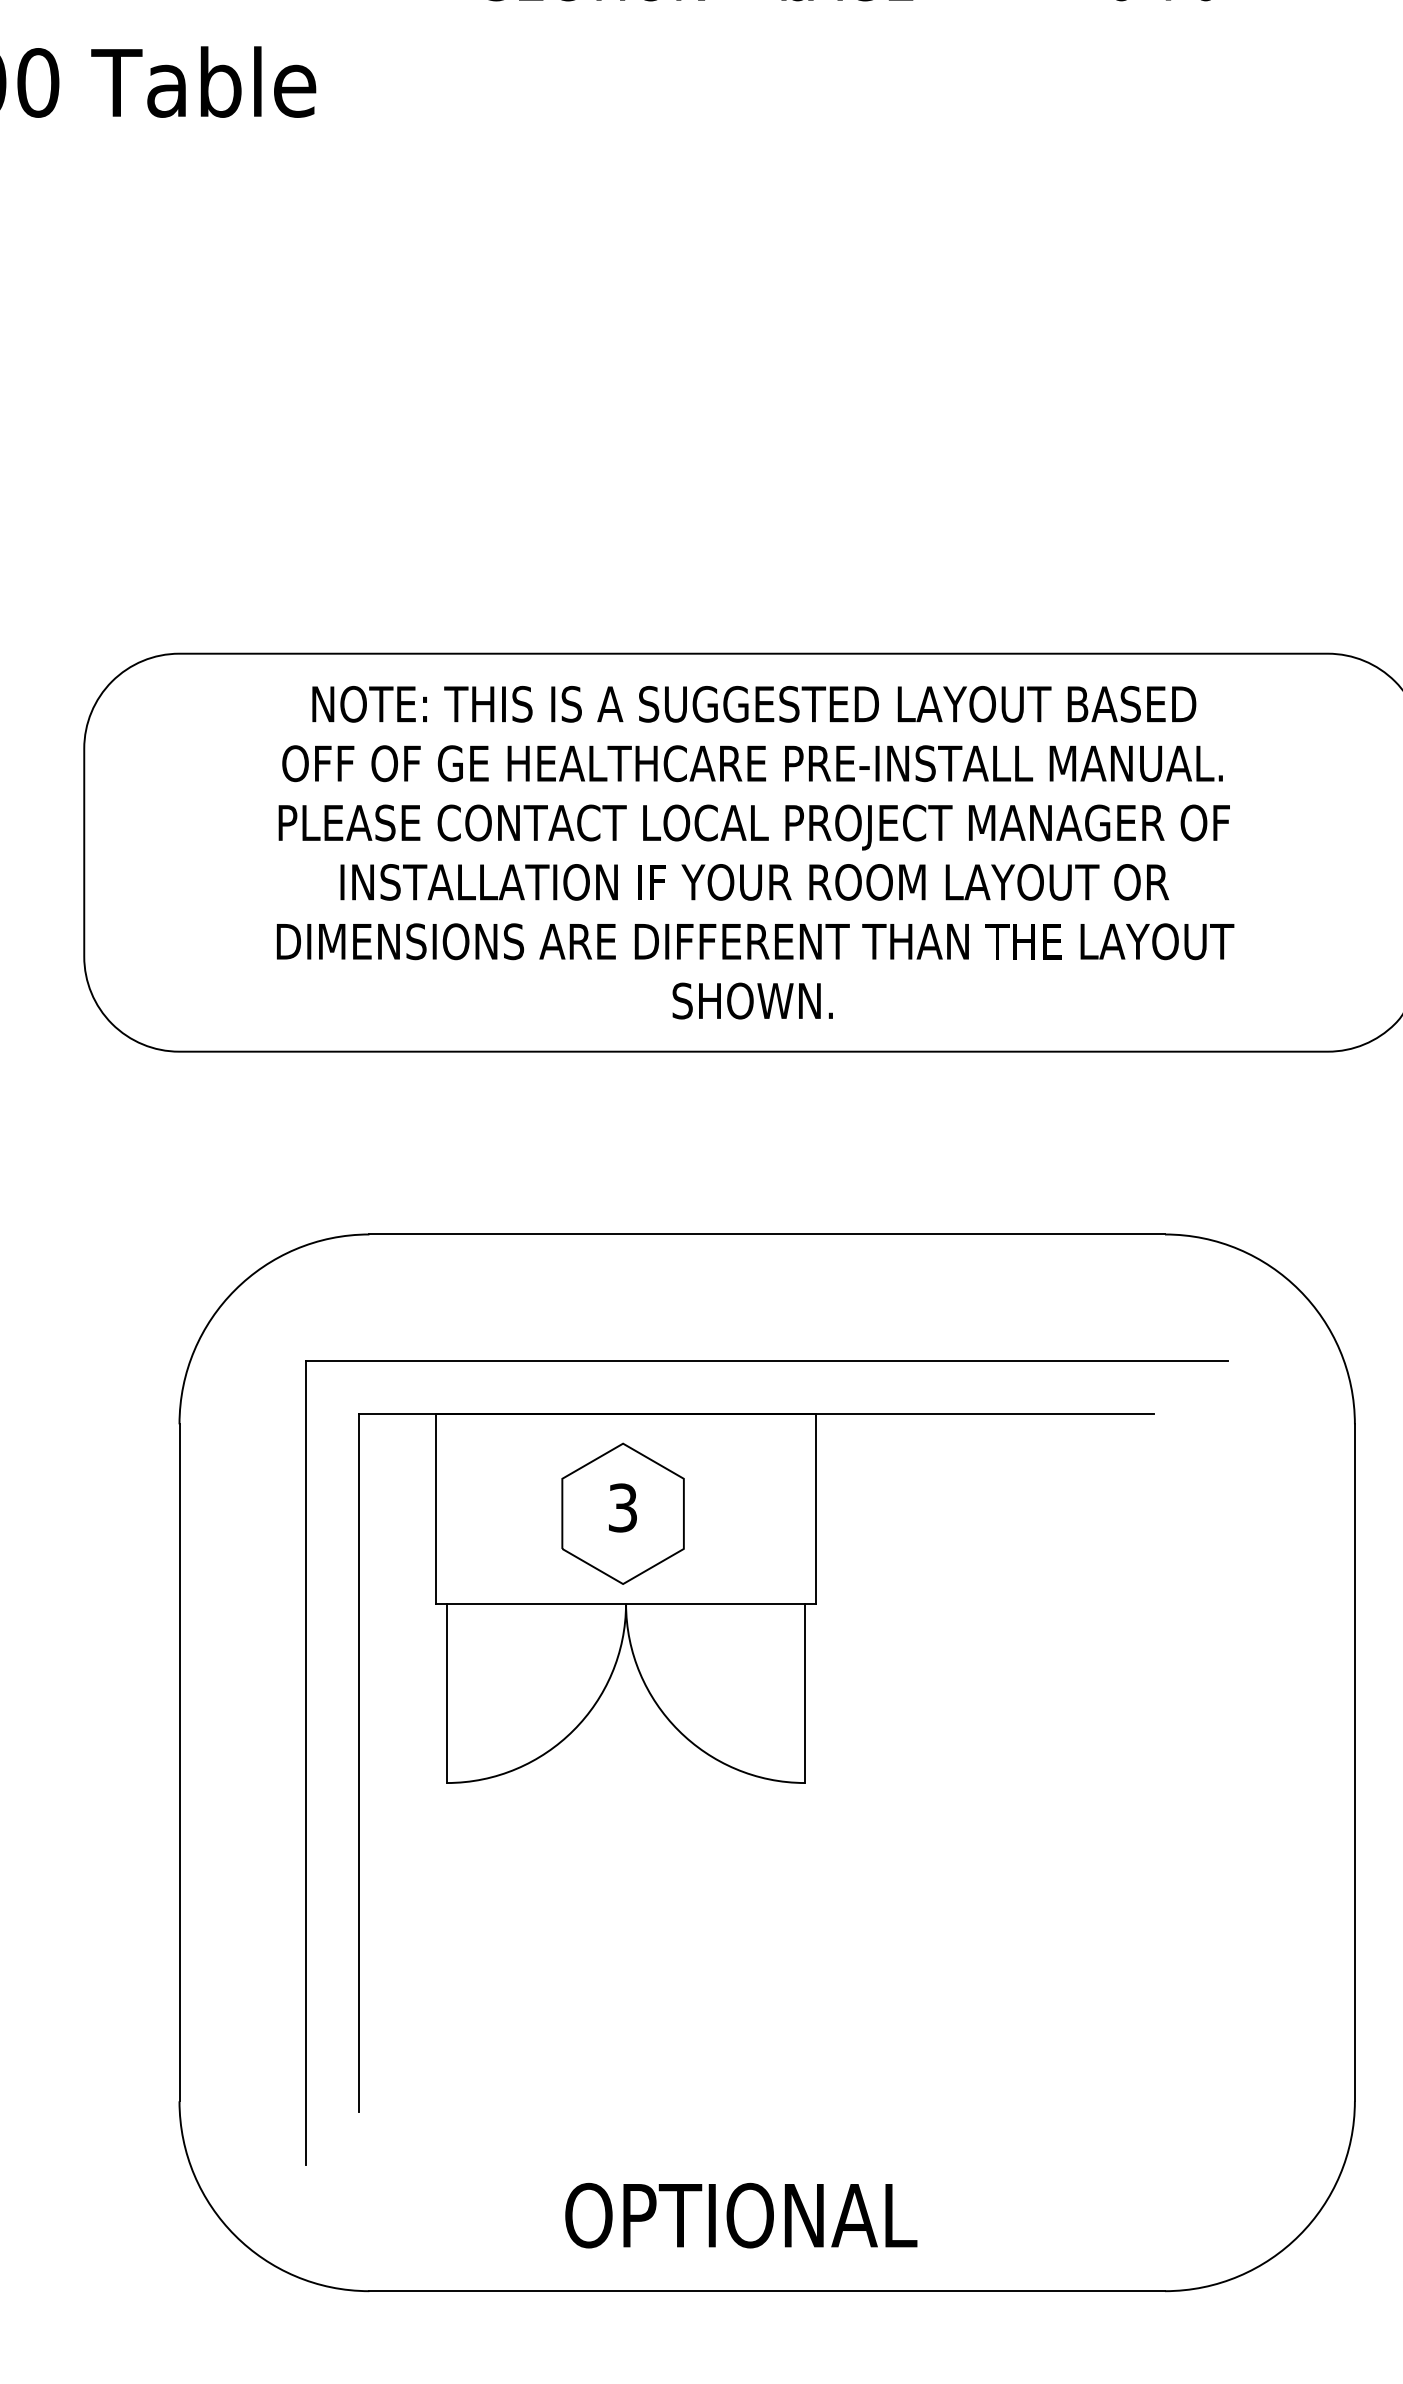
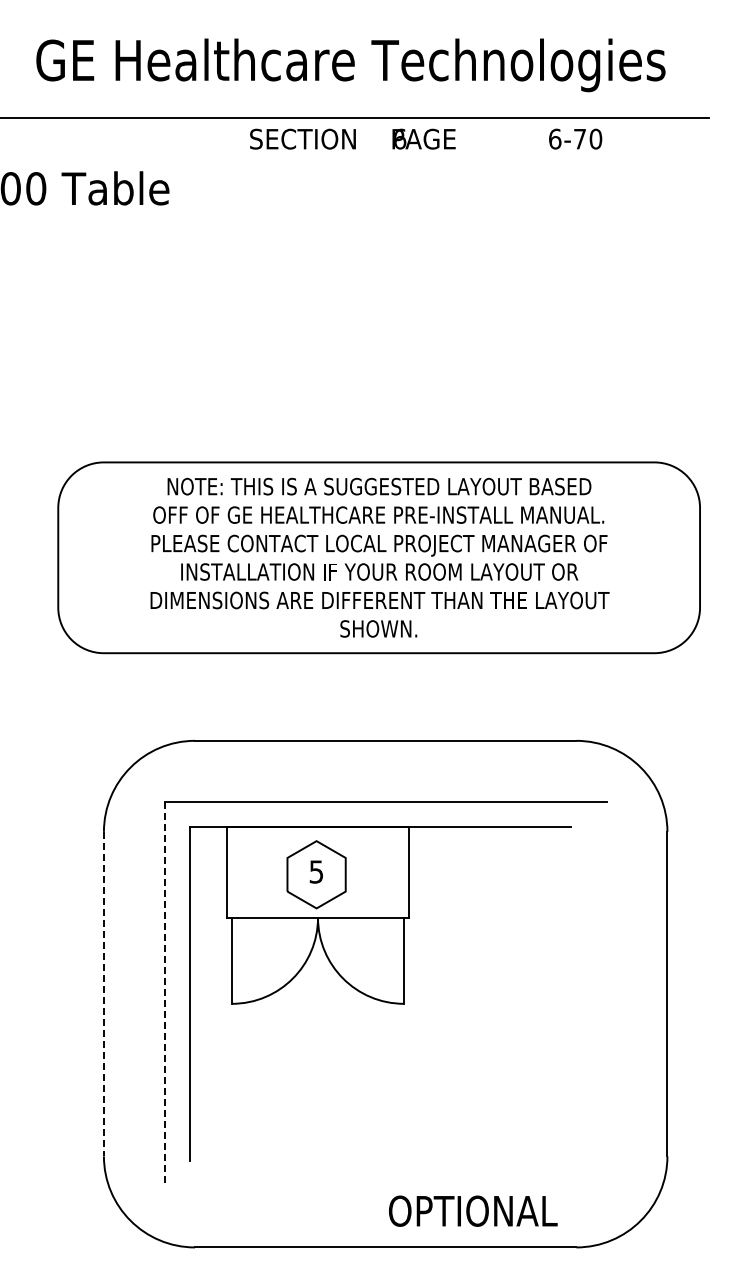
text: (622, 1507) -> (316, 871), 3 -> 5
line: (178, 1763) -> (103, 994), solid -> dashed
line: (305, 1763) -> (164, 994), solid -> dashed
text: (741, 2214) -> (473, 1210), moved

